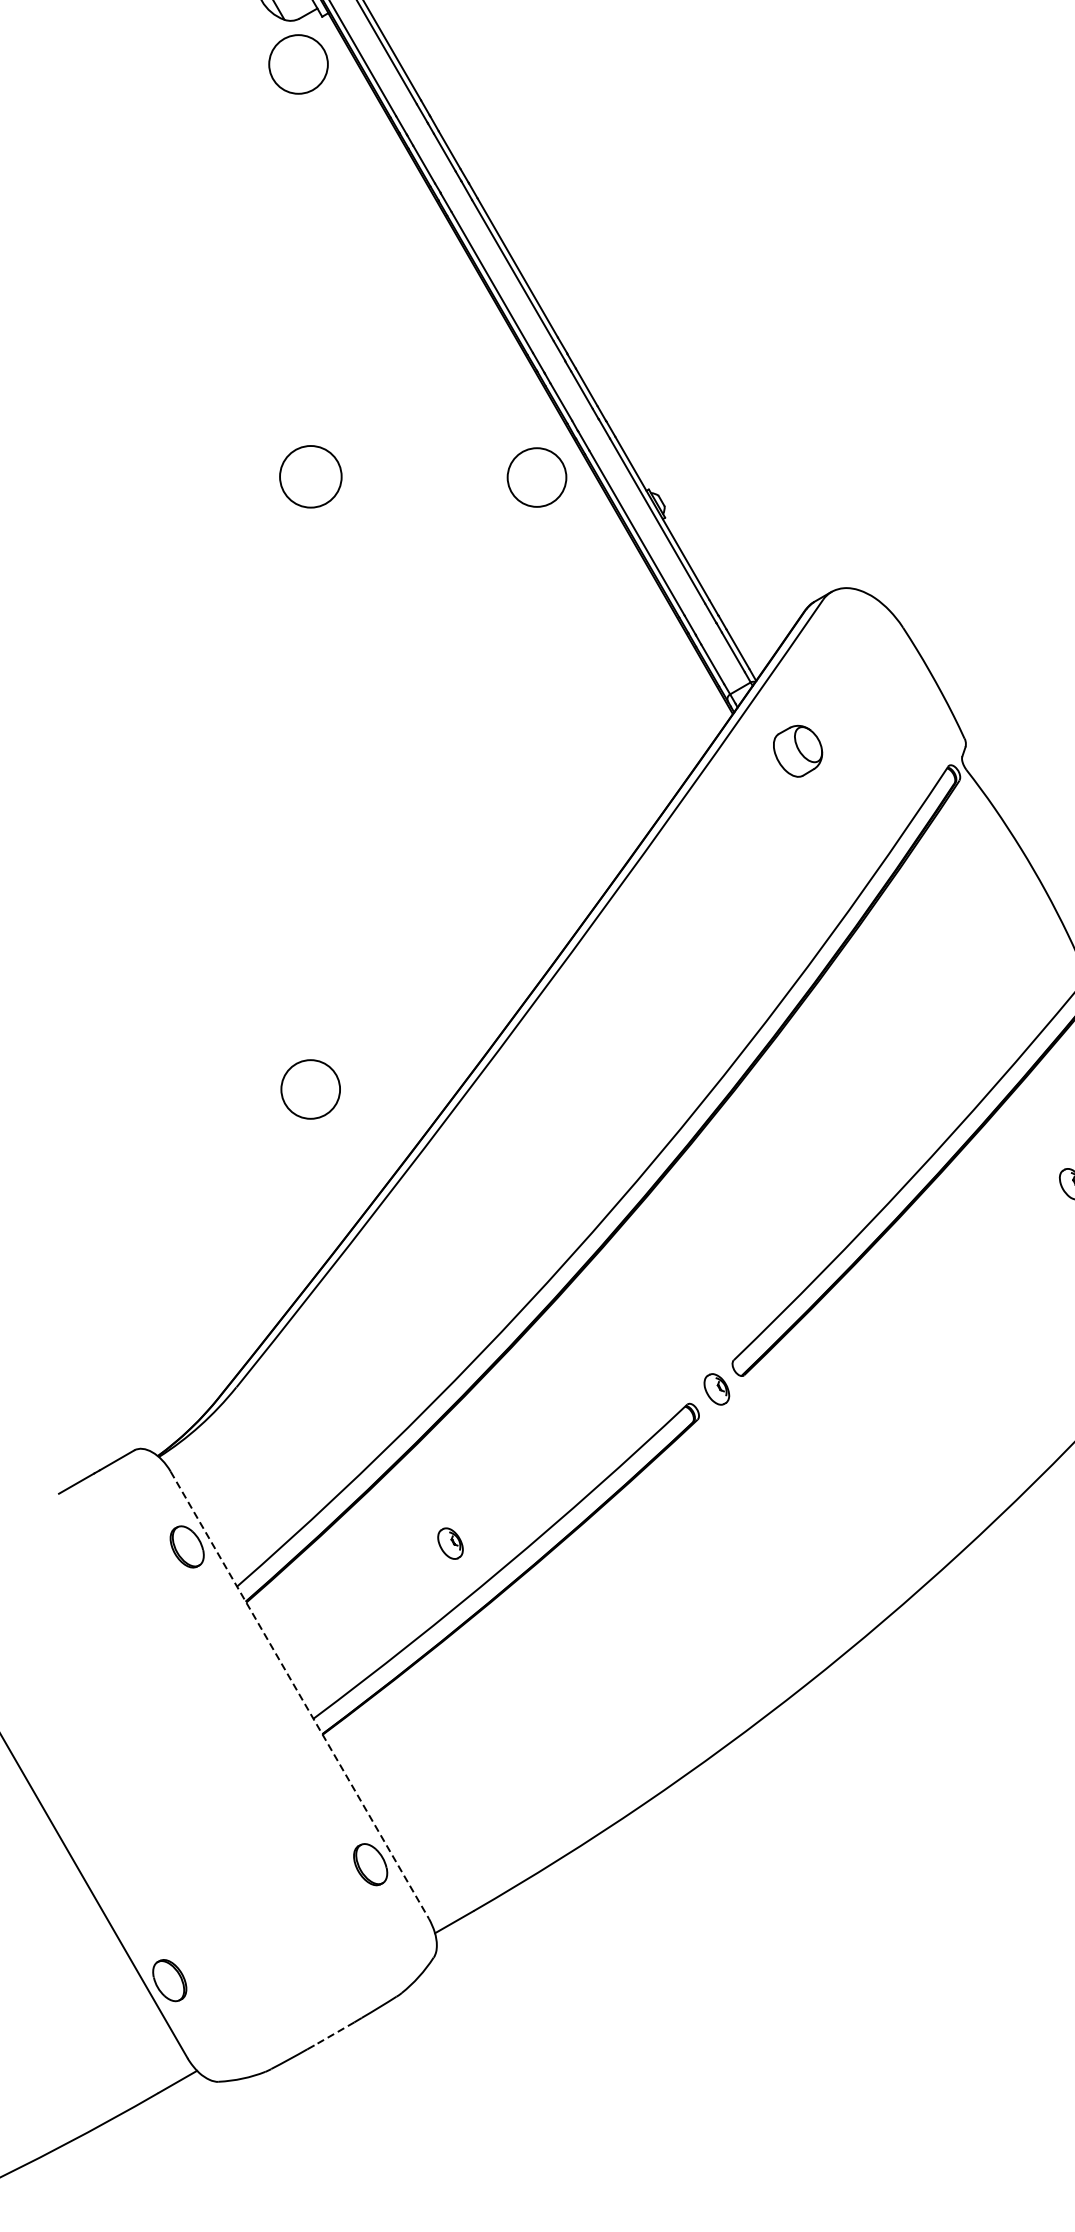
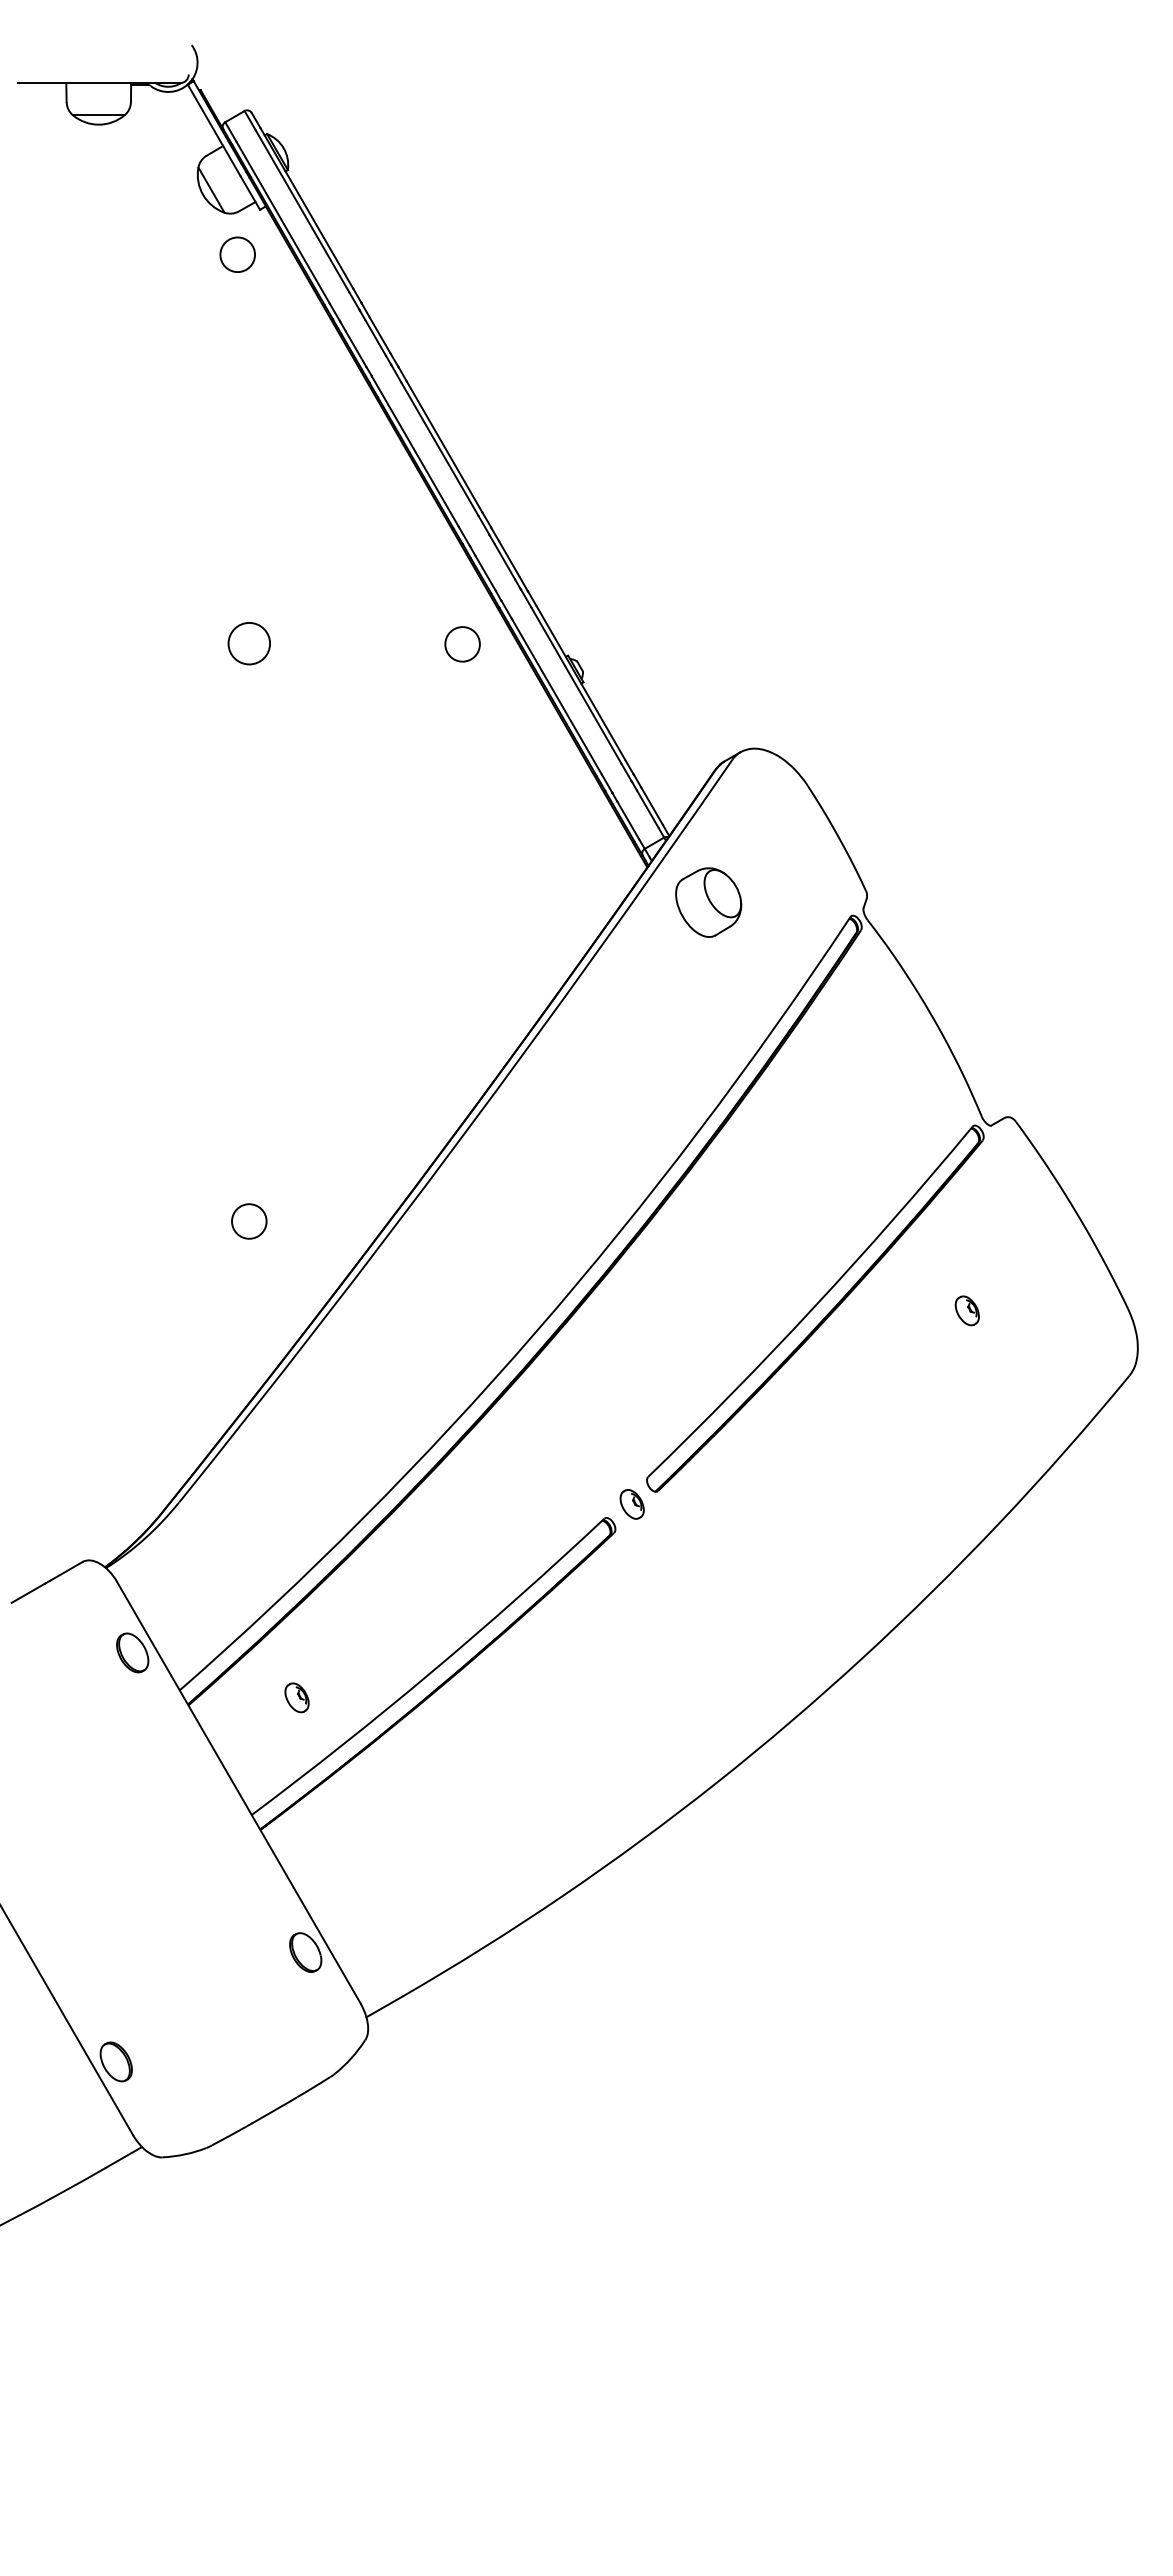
circle: (298, 64) -> (237, 254), size x0.62
circle: (311, 476) -> (249, 643), size x0.71
circle: (536, 477) -> (462, 644), size x0.62
part: (797, 751) -> (708, 902), size x1.43
circle: (311, 1089) -> (249, 1221), size x0.62
part: (449, 1543) -> (296, 1697), moved
line: (300, 1695) -> (239, 1793), dashed -> solid
line: (334, 2034) -> (271, 2112), dashed -> solid

